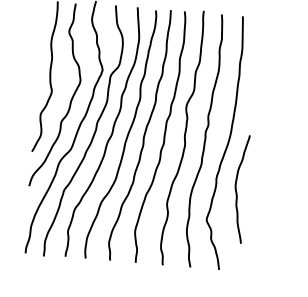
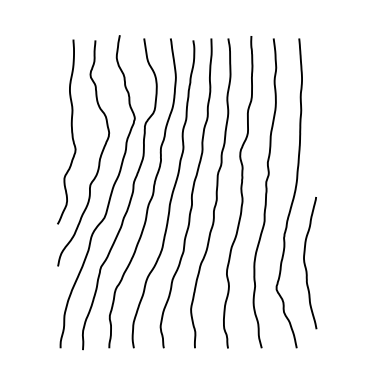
curve: (236, 189) -> (305, 263), moved

